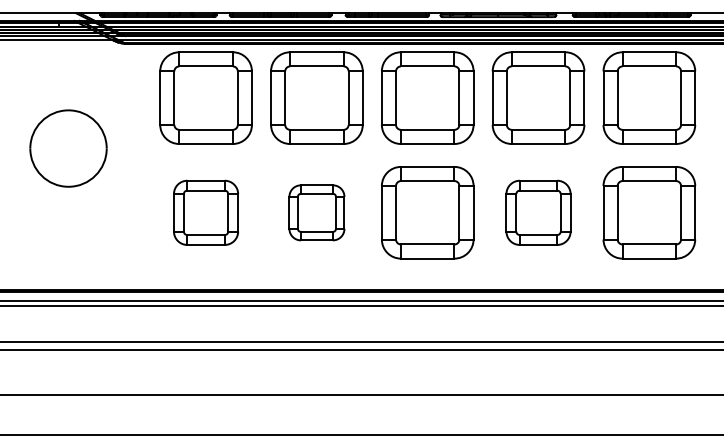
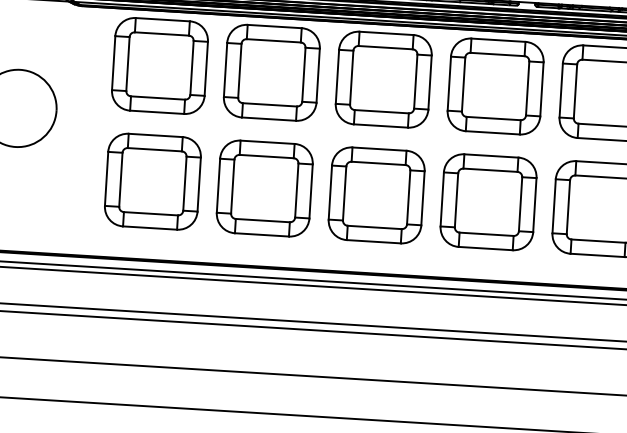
part: (205, 212) -> (152, 181), size x1.43
part: (316, 212) -> (264, 188), size x1.67
part: (538, 212) -> (488, 201), size x1.43

